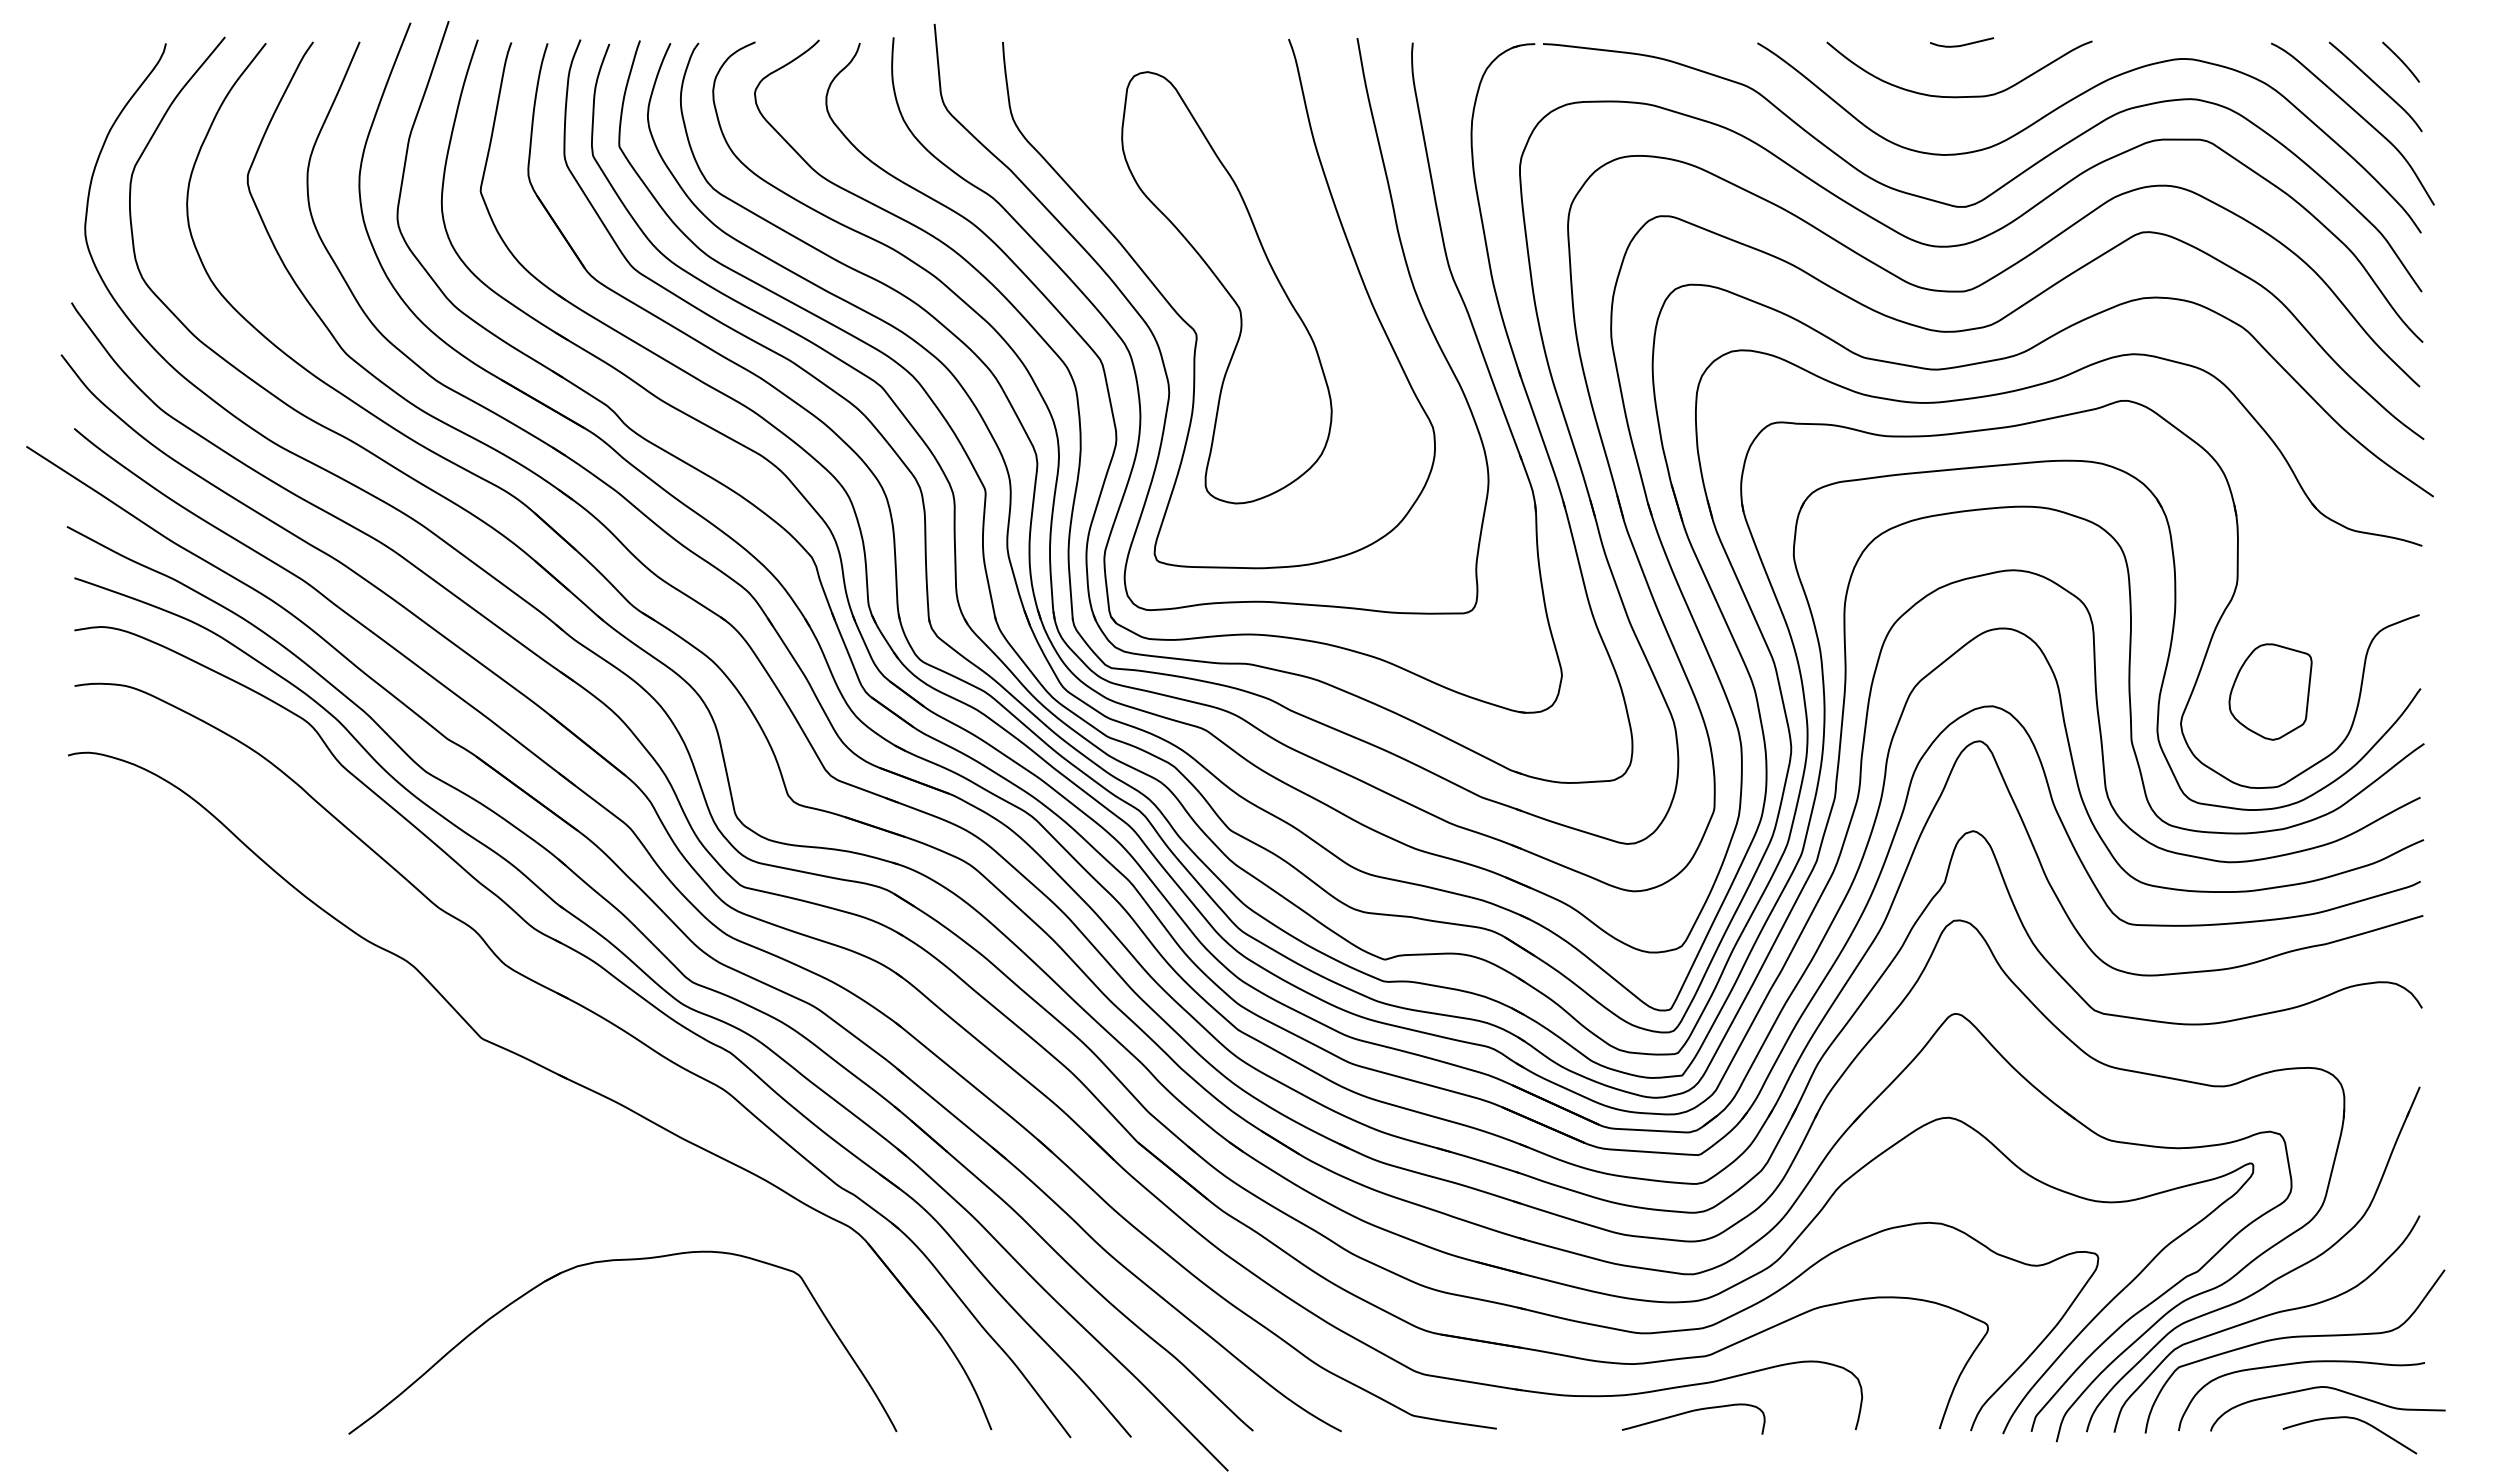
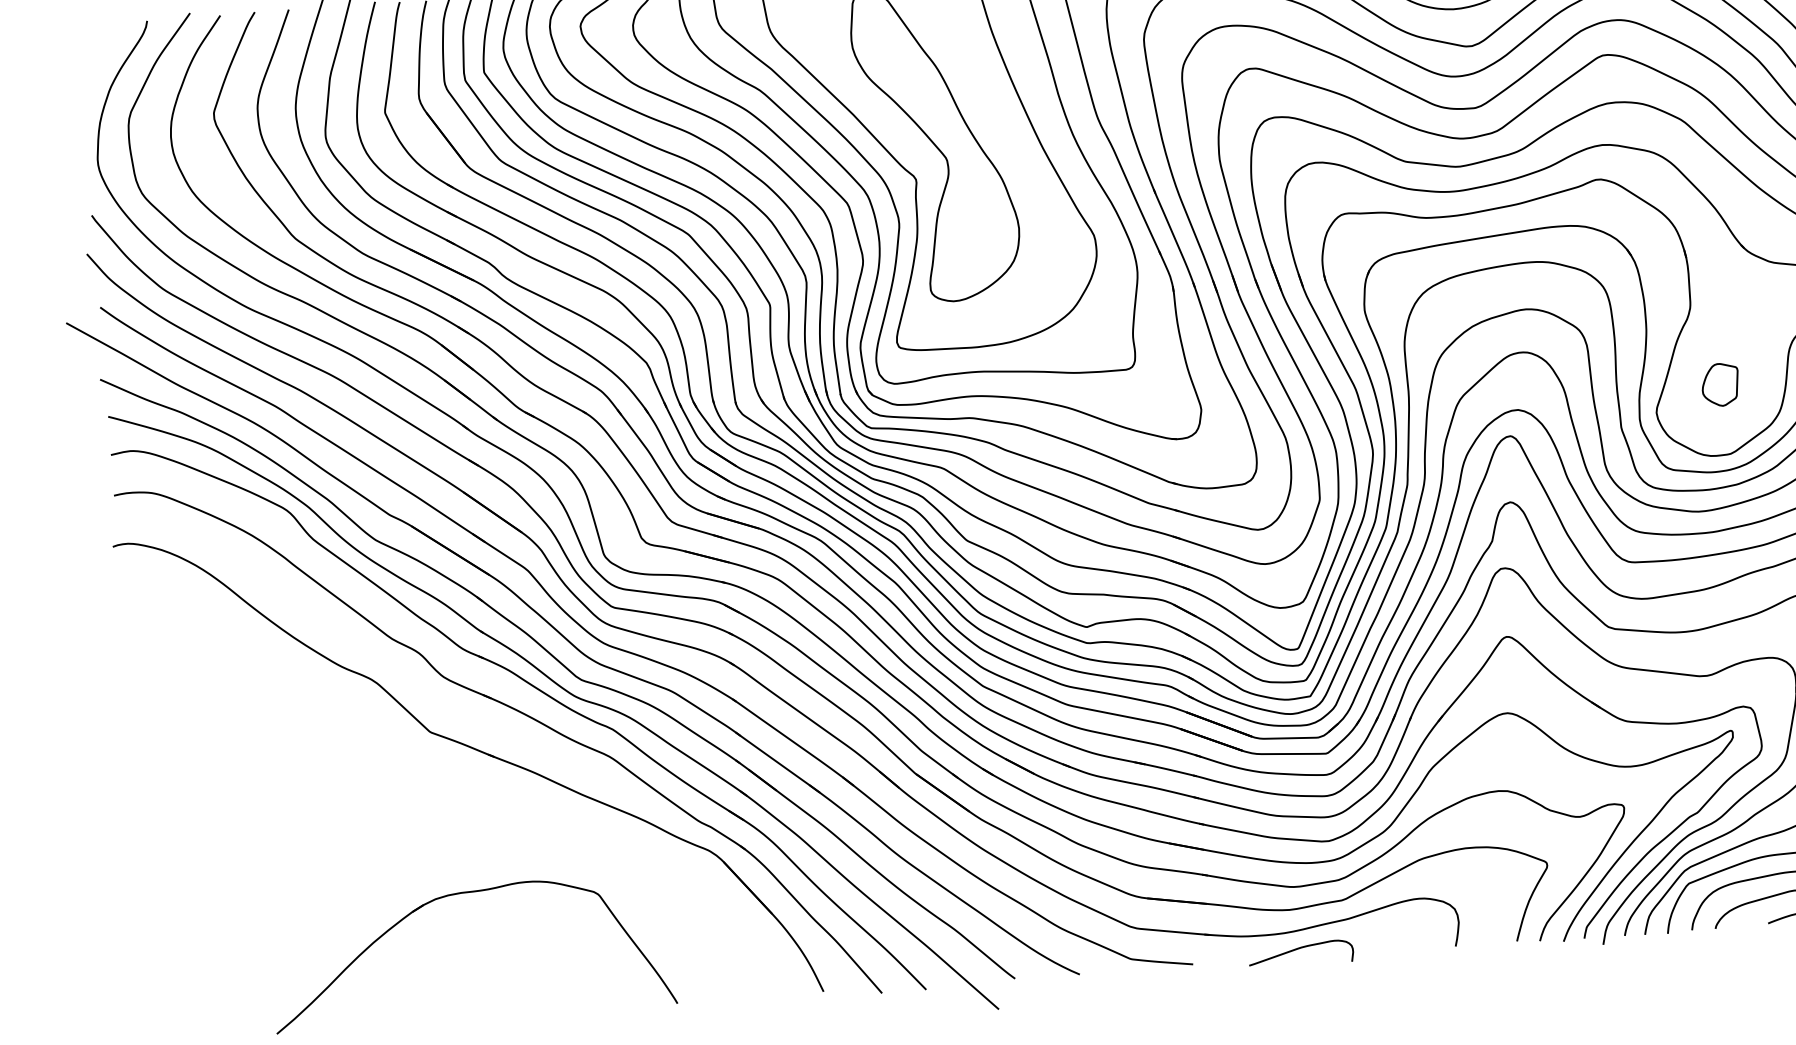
part: (2270, 691) -> (1720, 384), size x0.6
part: (613, 1261) -> (461, 893), moved
curve: (1691, 1412) -> (1299, 949), moved

